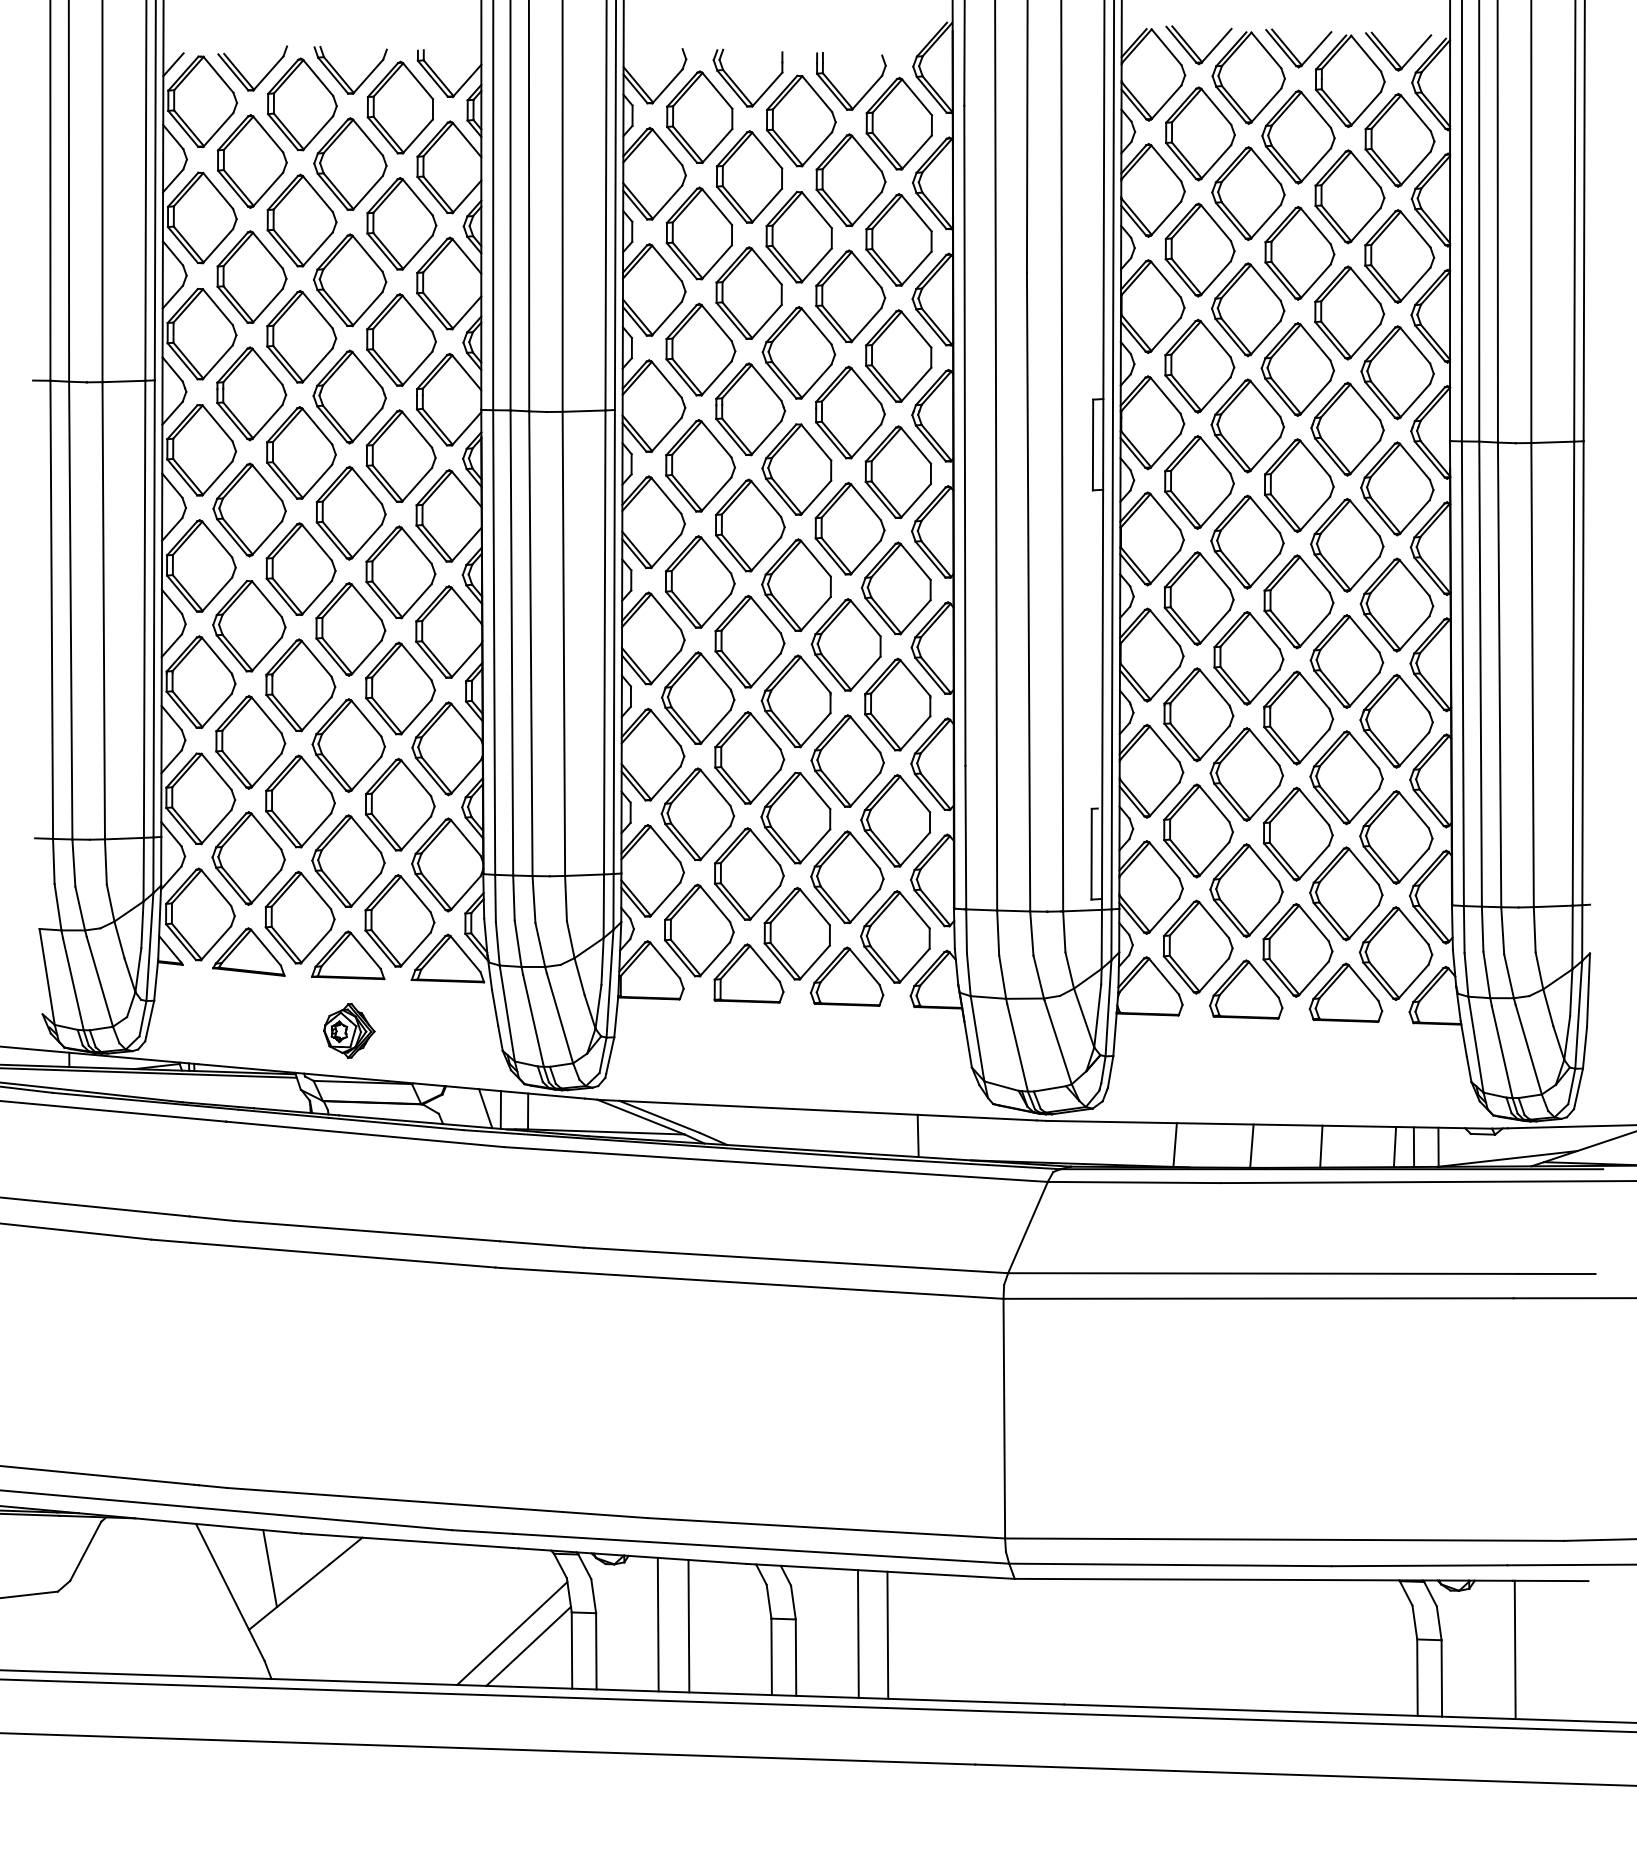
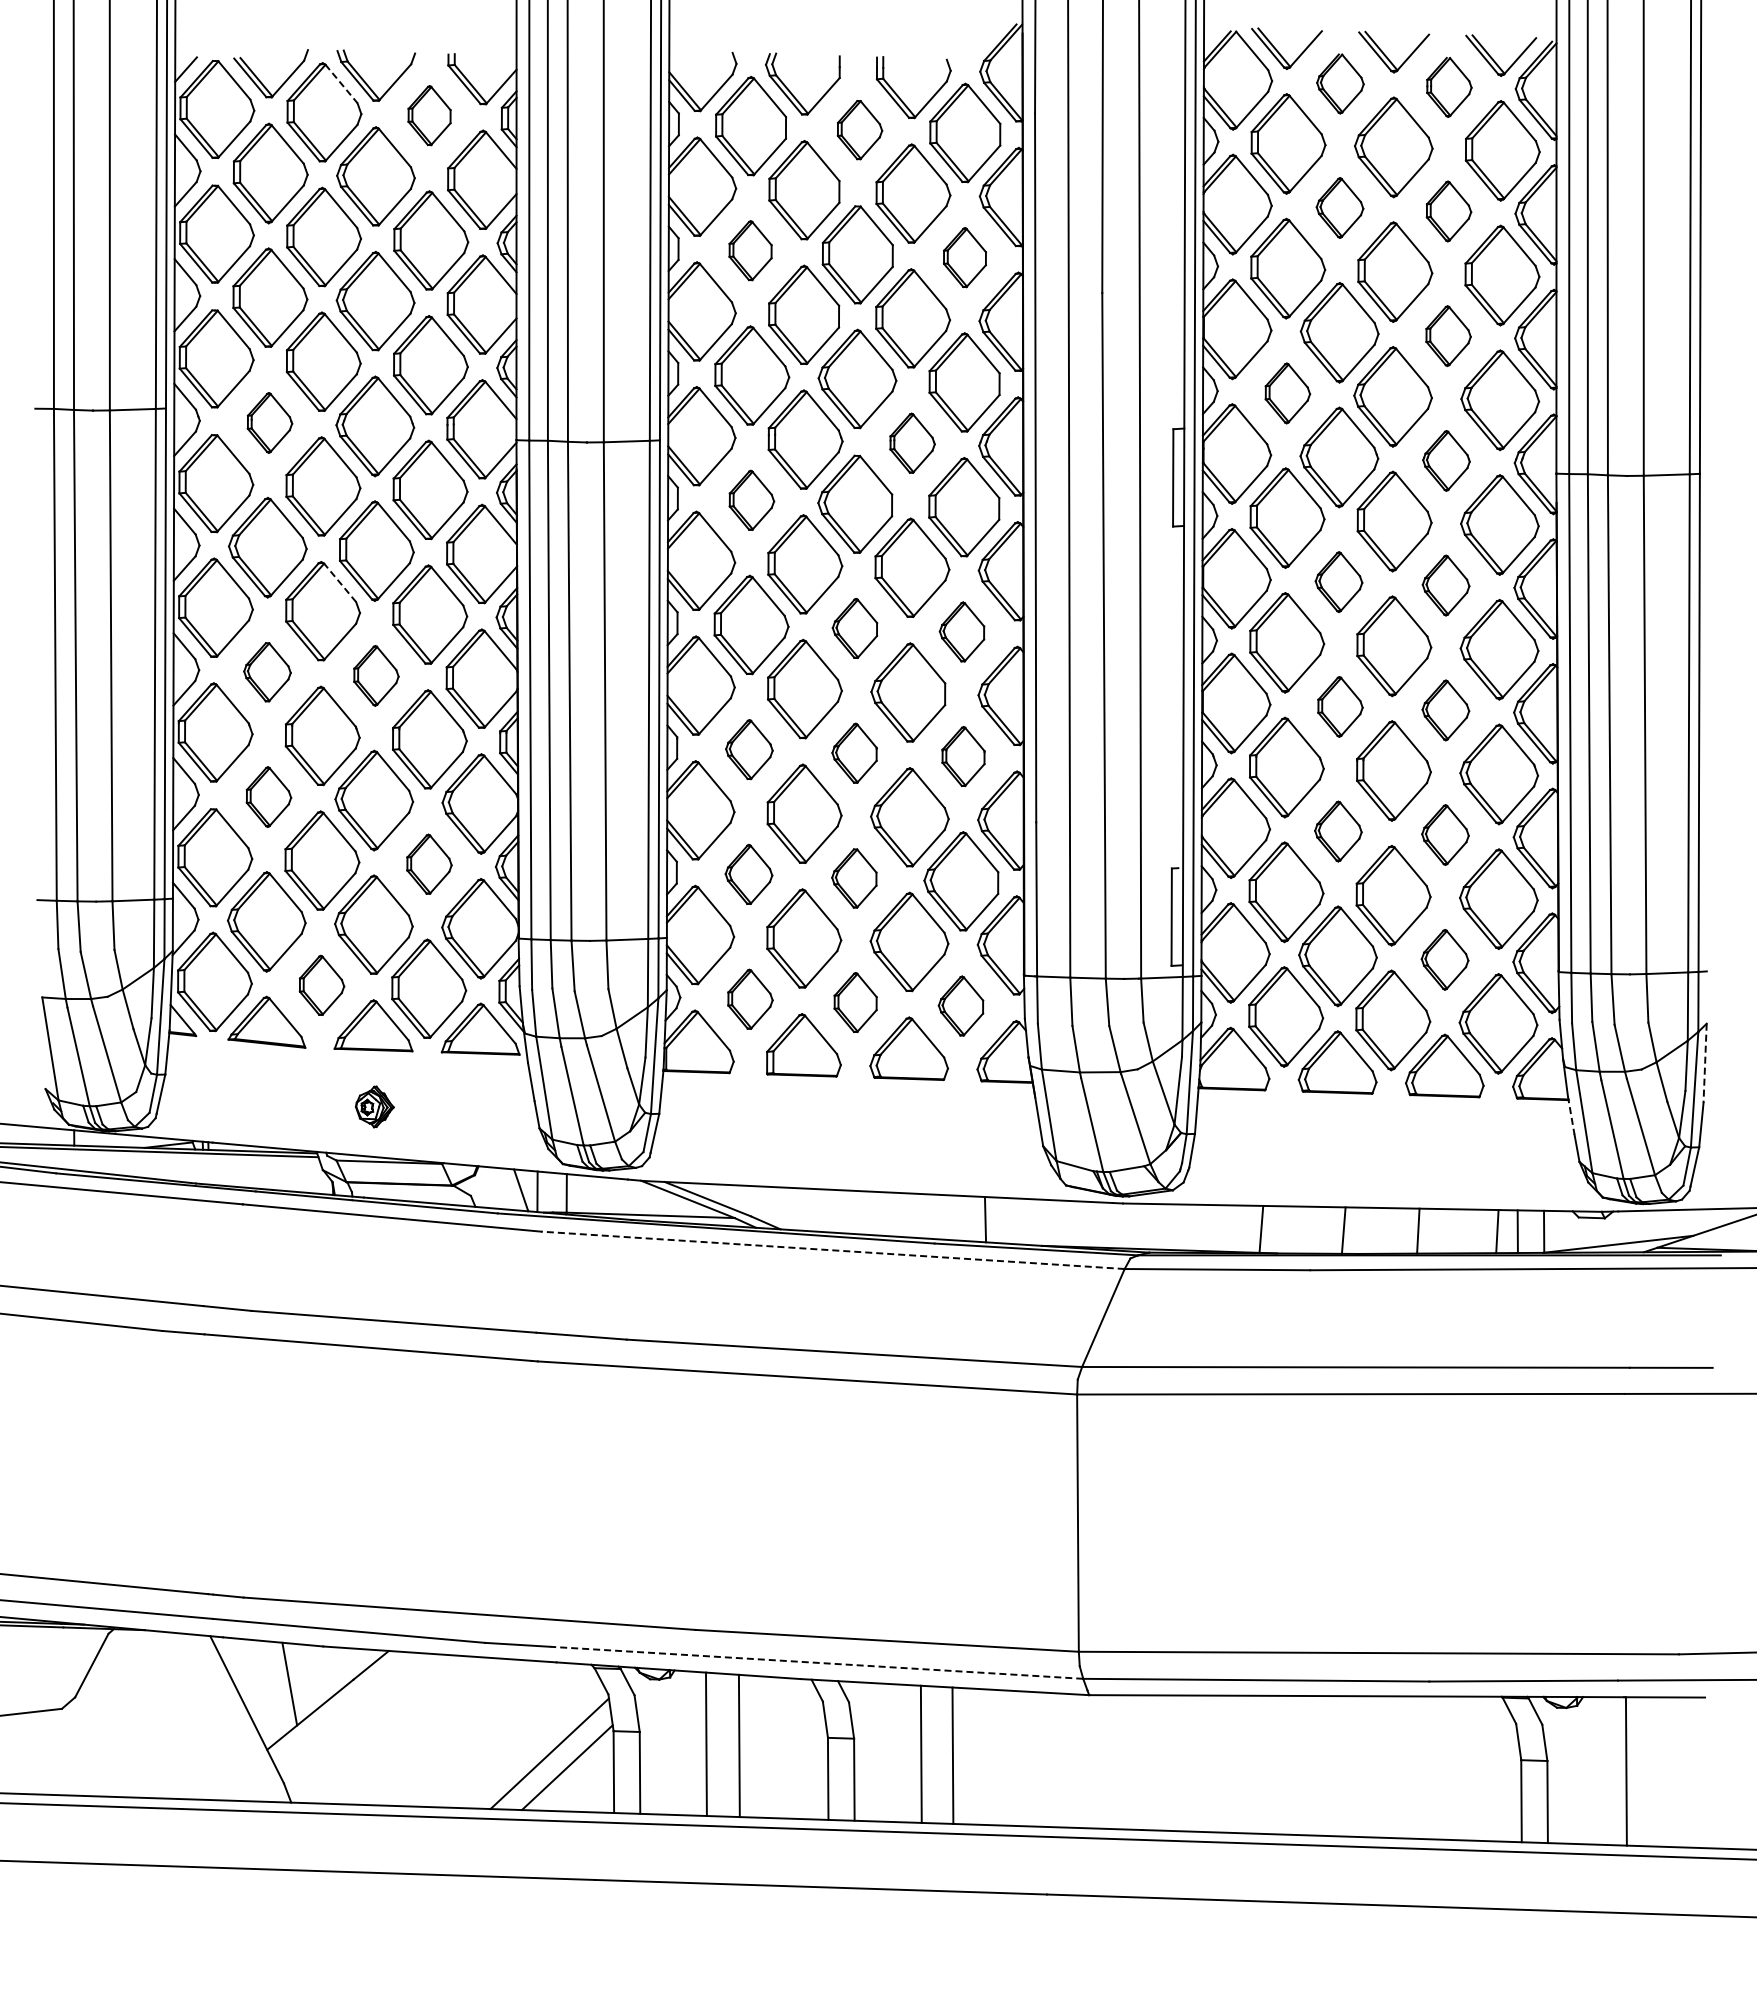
part: (1248, 77) -> (1340, 83), size x0.6
line: (318, 78) -> (341, 84), solid -> dashed
part: (1350, 81) -> (1449, 87), size x0.6
part: (400, 107) -> (429, 115), size x0.6
part: (800, 120) -> (859, 129), size x0.6
part: (1247, 193) -> (1339, 207), size x0.6
part: (1349, 196) -> (1448, 211), size x0.6
part: (699, 233) -> (750, 250), size x0.6
part: (898, 239) -> (964, 257), size x0.6
part: (1349, 312) -> (1448, 335), size x0.6
part: (1199, 366) -> (1287, 393), size x0.6
part: (251, 393) -> (269, 422), size x0.6
part: (850, 412) -> (912, 443), size x0.6
part: (1347, 428) -> (1446, 460), size x0.6
part: (700, 466) -> (751, 500), size x0.6
part: (1246, 541) -> (1338, 581), size x0.6
line: (316, 542) -> (339, 582), solid -> dashed
part: (1346, 545) -> (1445, 585), size x0.6
part: (796, 585) -> (854, 628), size x0.6
part: (895, 588) -> (961, 631), size x0.6
part: (249, 625) -> (267, 671), size x0.6
part: (350, 629) -> (376, 675), size x0.6
part: (1248, 657) -> (1340, 706), size x0.6
part: (1346, 661) -> (1445, 710), size x0.6
part: (698, 698) -> (749, 749), size x0.6
part: (796, 701) -> (854, 753), size x0.6
part: (897, 704) -> (963, 756), size x0.6
part: (250, 741) -> (268, 796), size x0.6
part: (1246, 774) -> (1338, 831), size x0.6
part: (1346, 777) -> (1445, 834), size x0.6
part: (400, 805) -> (429, 864), size x0.6
part: (697, 814) -> (748, 874), size x0.6
part: (796, 818) -> (854, 878), size x0.6
part: (1345, 893) -> (1444, 959), size x0.6
part: (299, 917) -> (321, 985), size x0.6
part: (699, 930) -> (750, 999), size x0.6
part: (797, 933) -> (855, 1002), size x0.6
part: (894, 936) -> (960, 1005), size x0.6
line: (1588, 990) -> (1705, 1063), solid -> dashed
part: (349, 1030) -> (374, 1106), size x0.7
line: (1464, 1038) -> (1571, 1115), solid -> dashed
line: (775, 1164) -> (832, 1250), solid -> dashed
line: (760, 1548) -> (816, 1662), solid -> dashed

